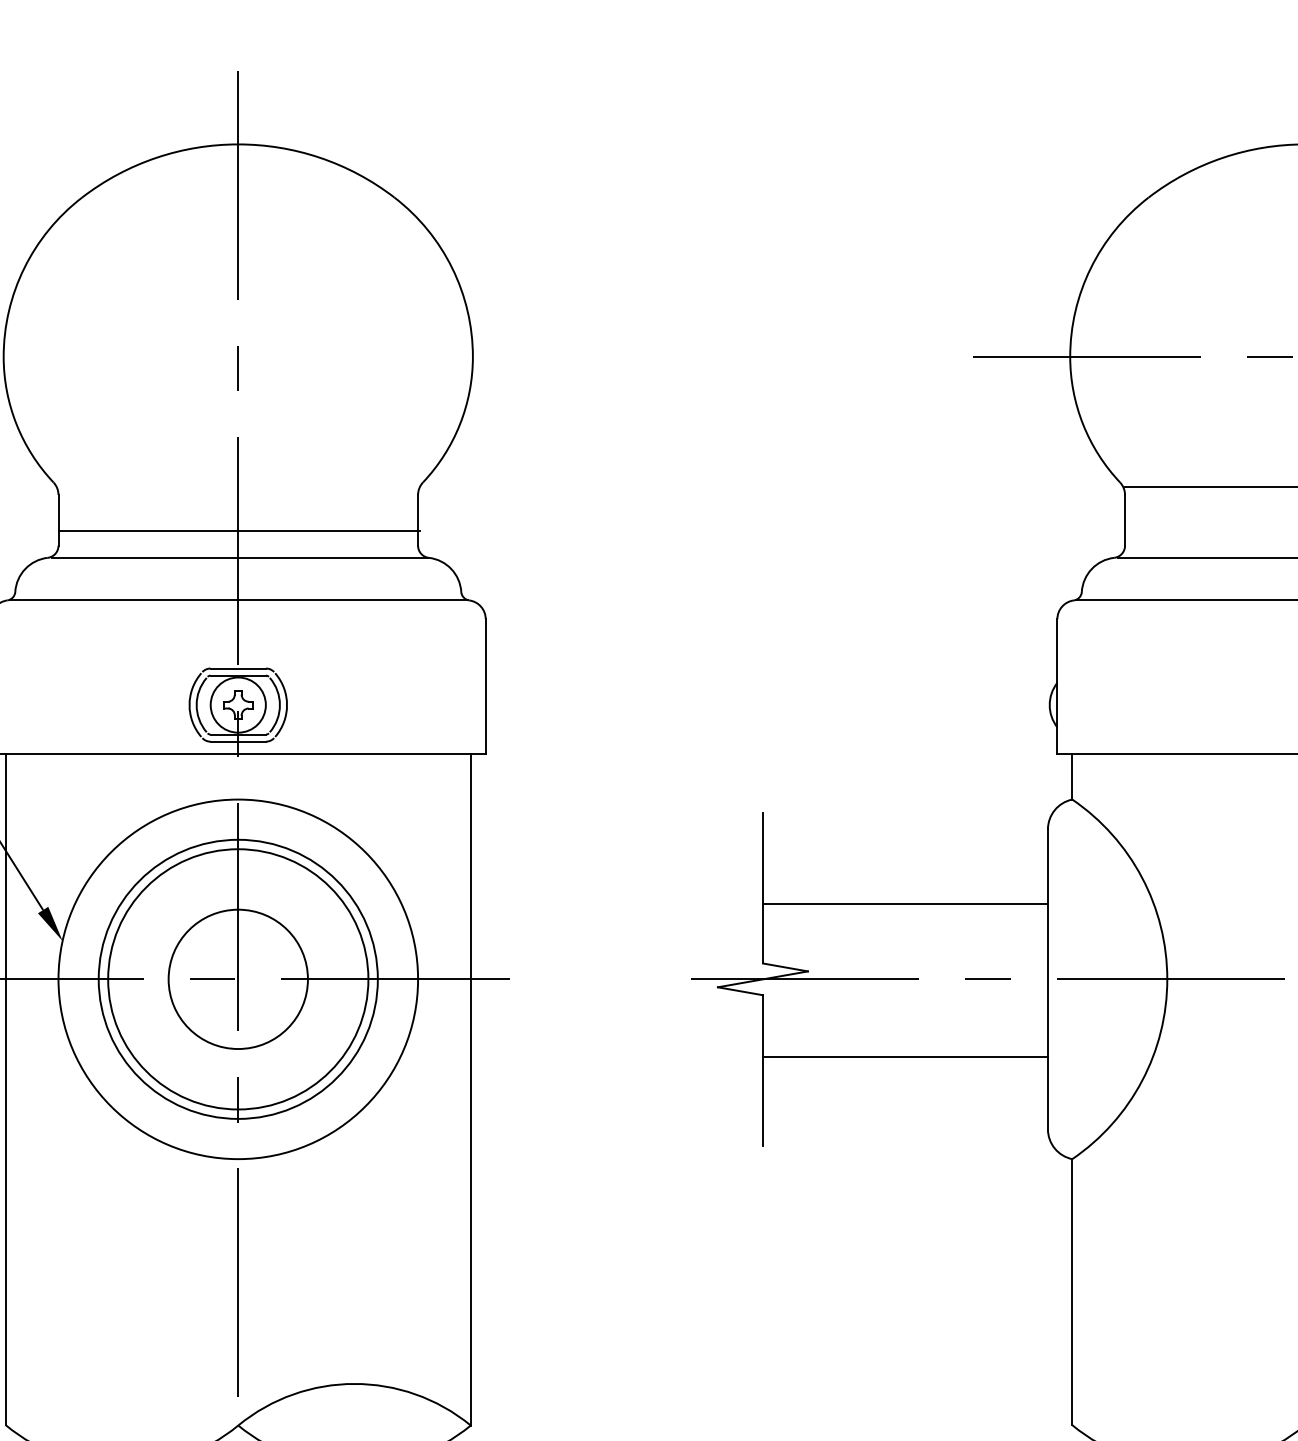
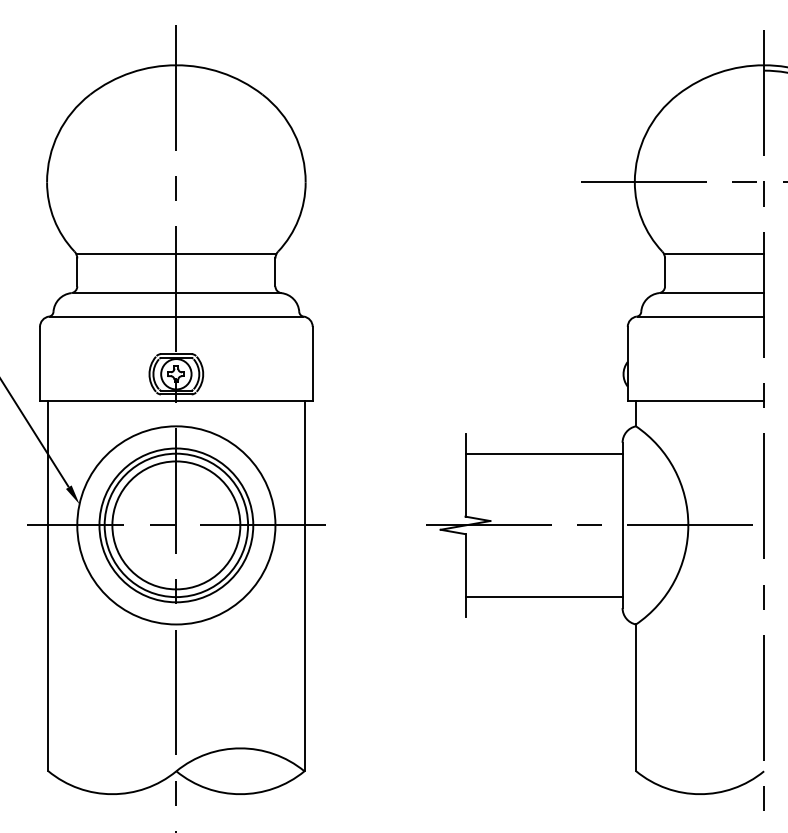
line: (238, 531) -> (176, 254), moved
line: (904, 903) -> (543, 453), moved
circle: (238, 979) -> (176, 525), size x1.67
line: (904, 1057) -> (543, 597), moved

